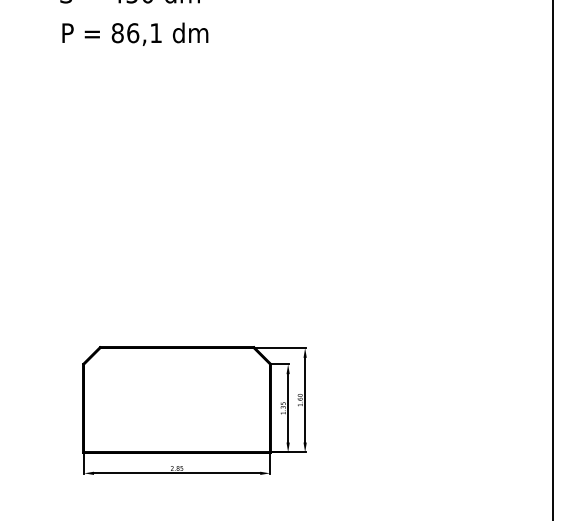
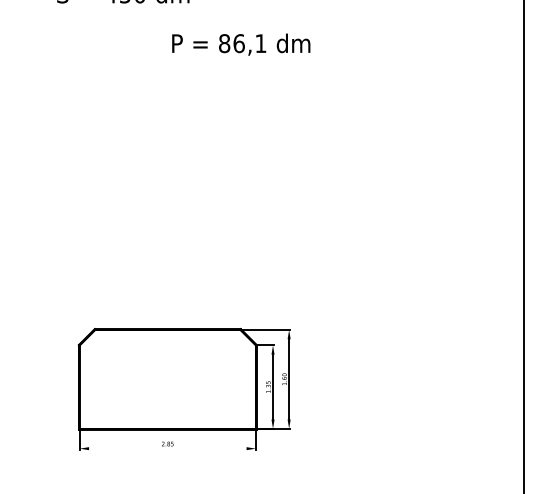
text: (135, 34) -> (241, 44), moved
line: (176, 473) -> (167, 448), removed

